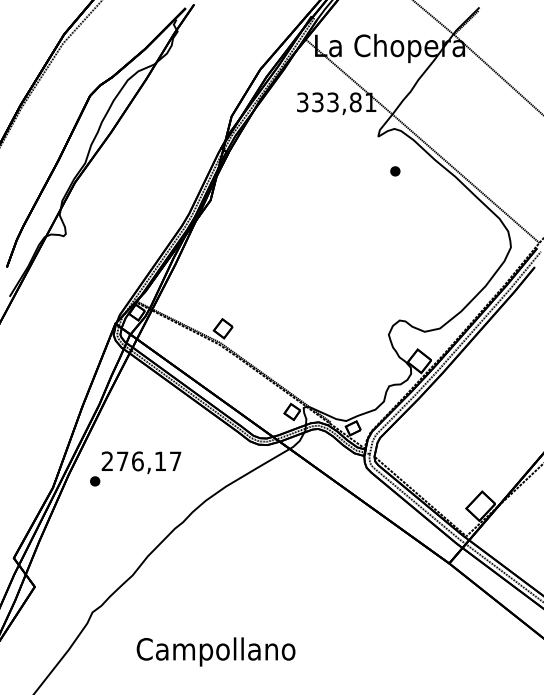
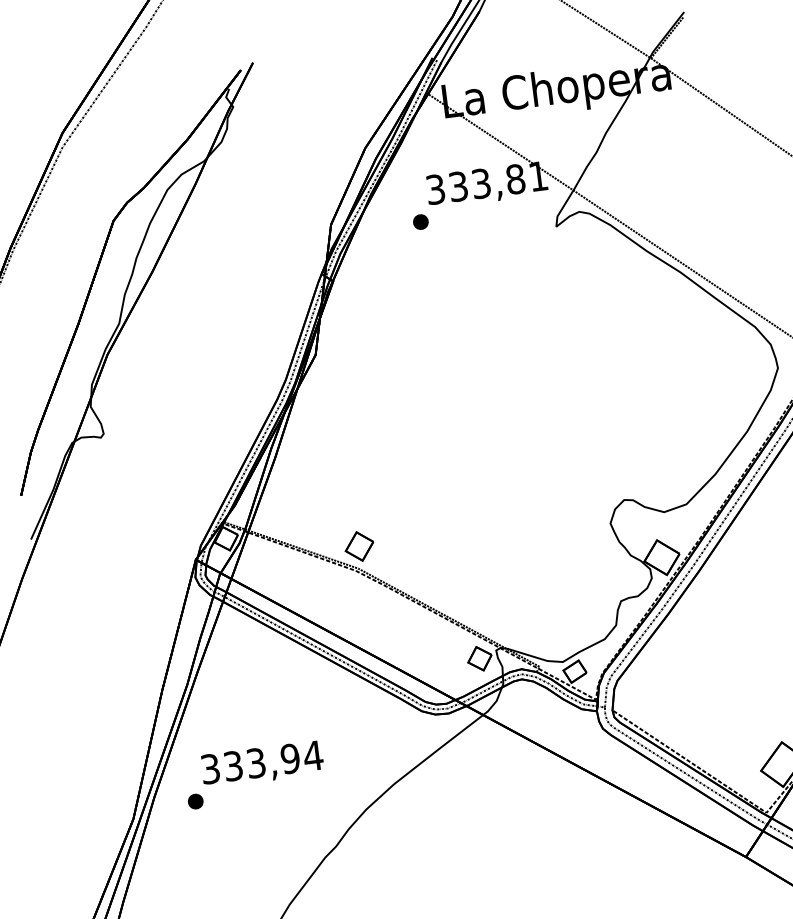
part: (395, 171) -> (421, 222), moved
text: (141, 461) -> (261, 762), 276,17 -> 333,94

